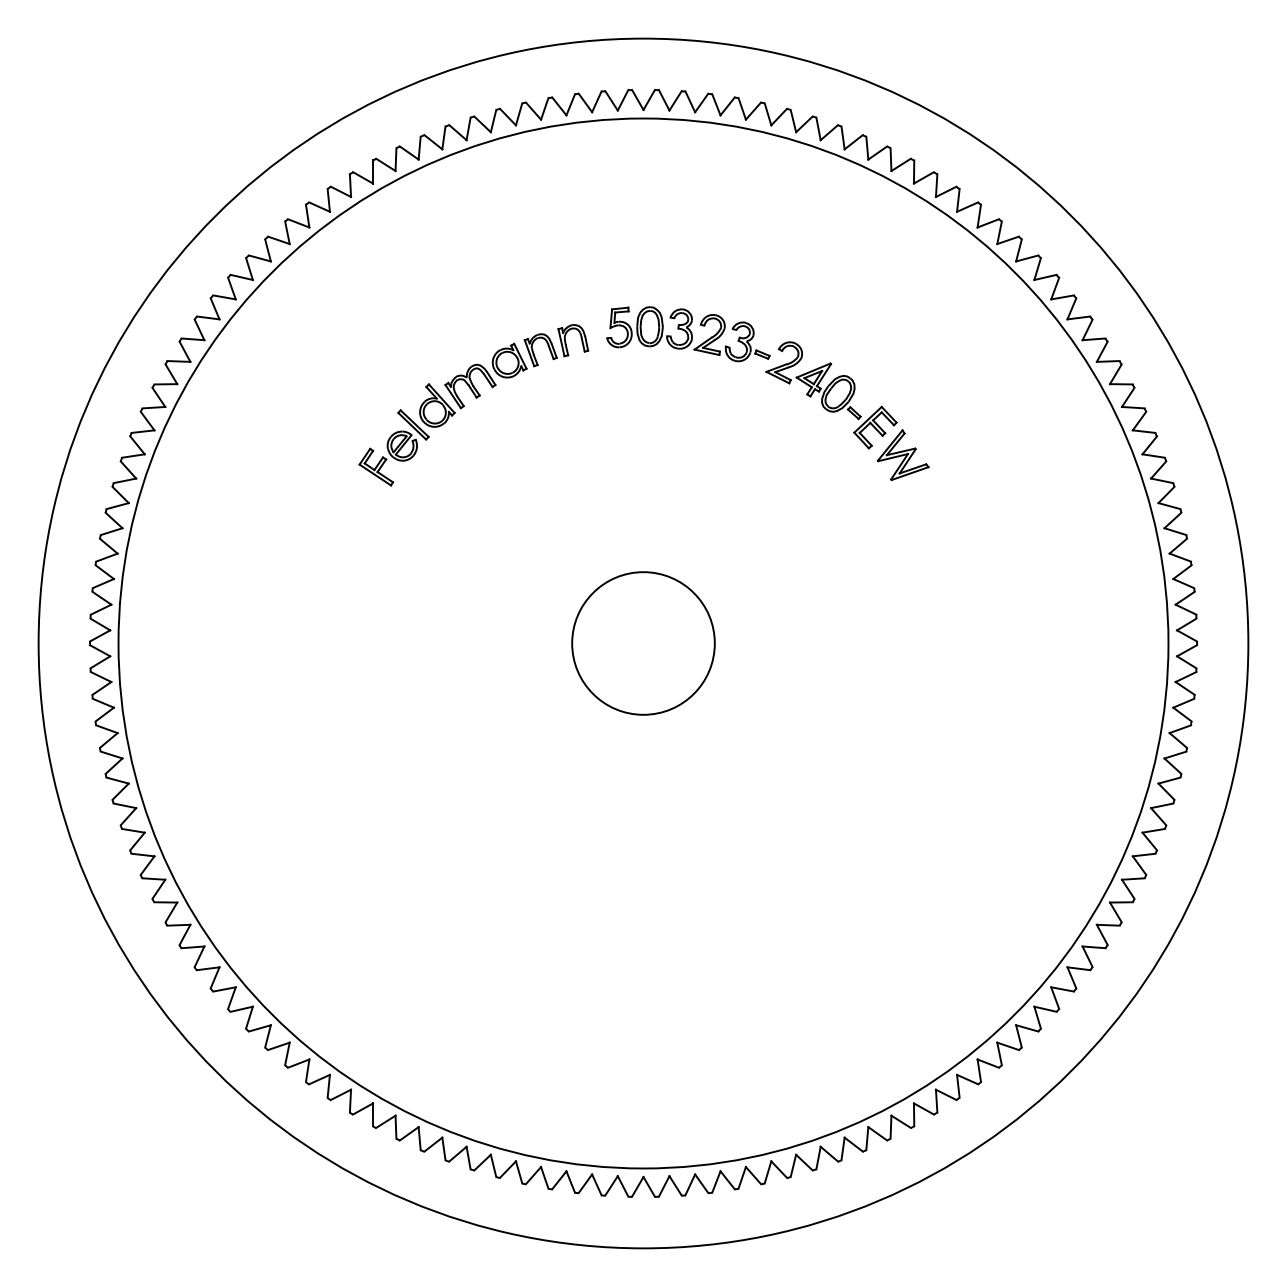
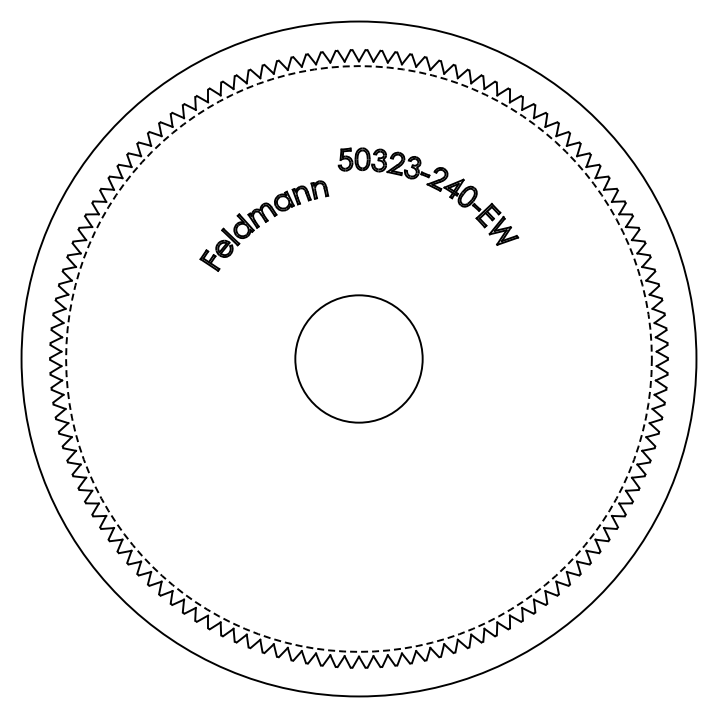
part: (777, 379) -> (433, 188), moved
circle: (642, 642) -> (358, 358), size x1.6
circle: (642, 642) -> (358, 358), solid -> dashed

